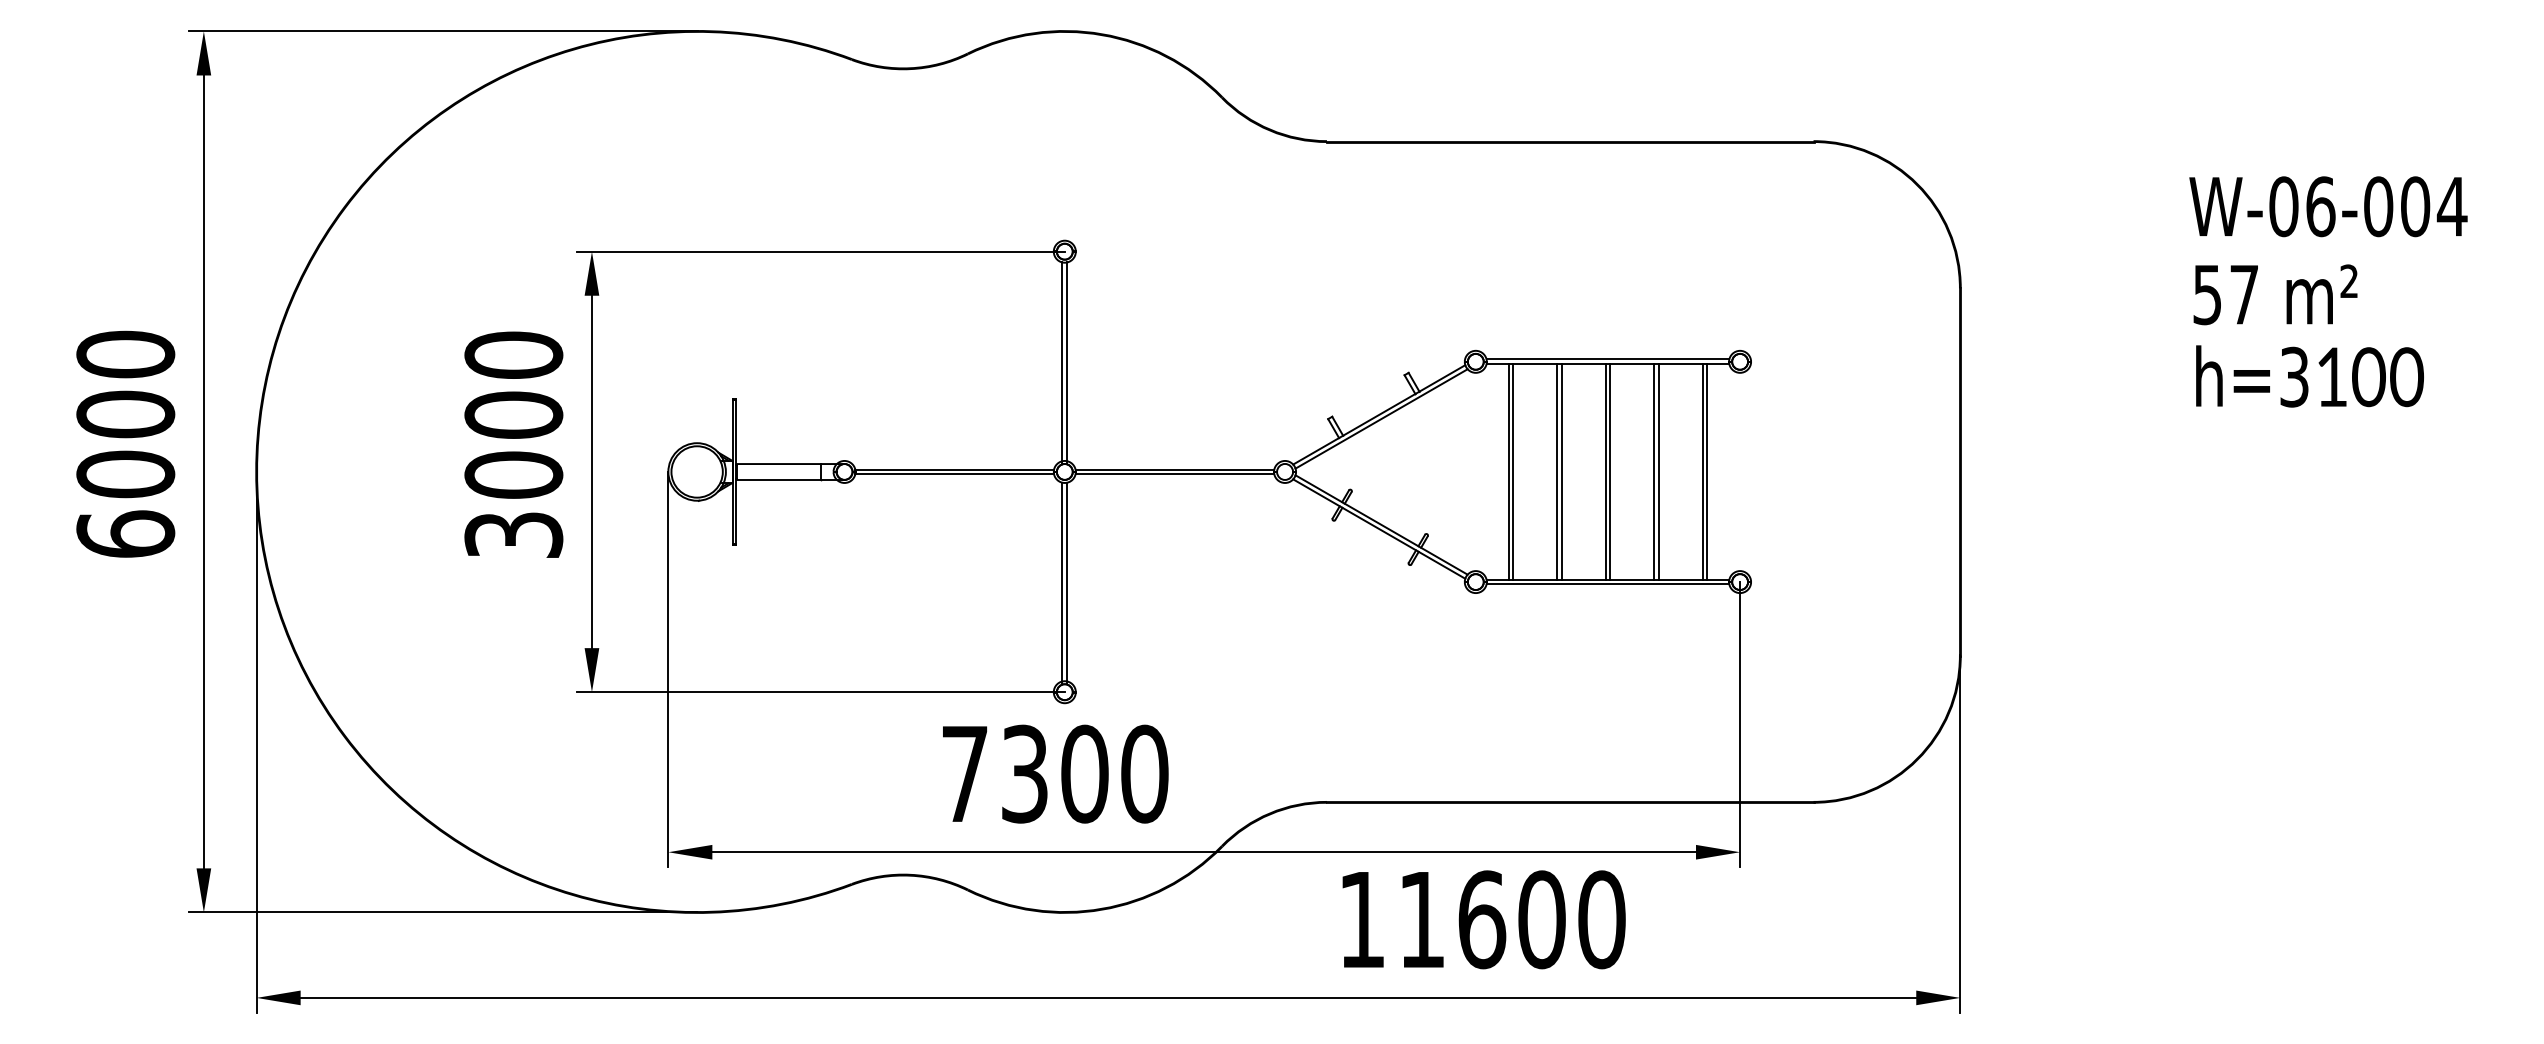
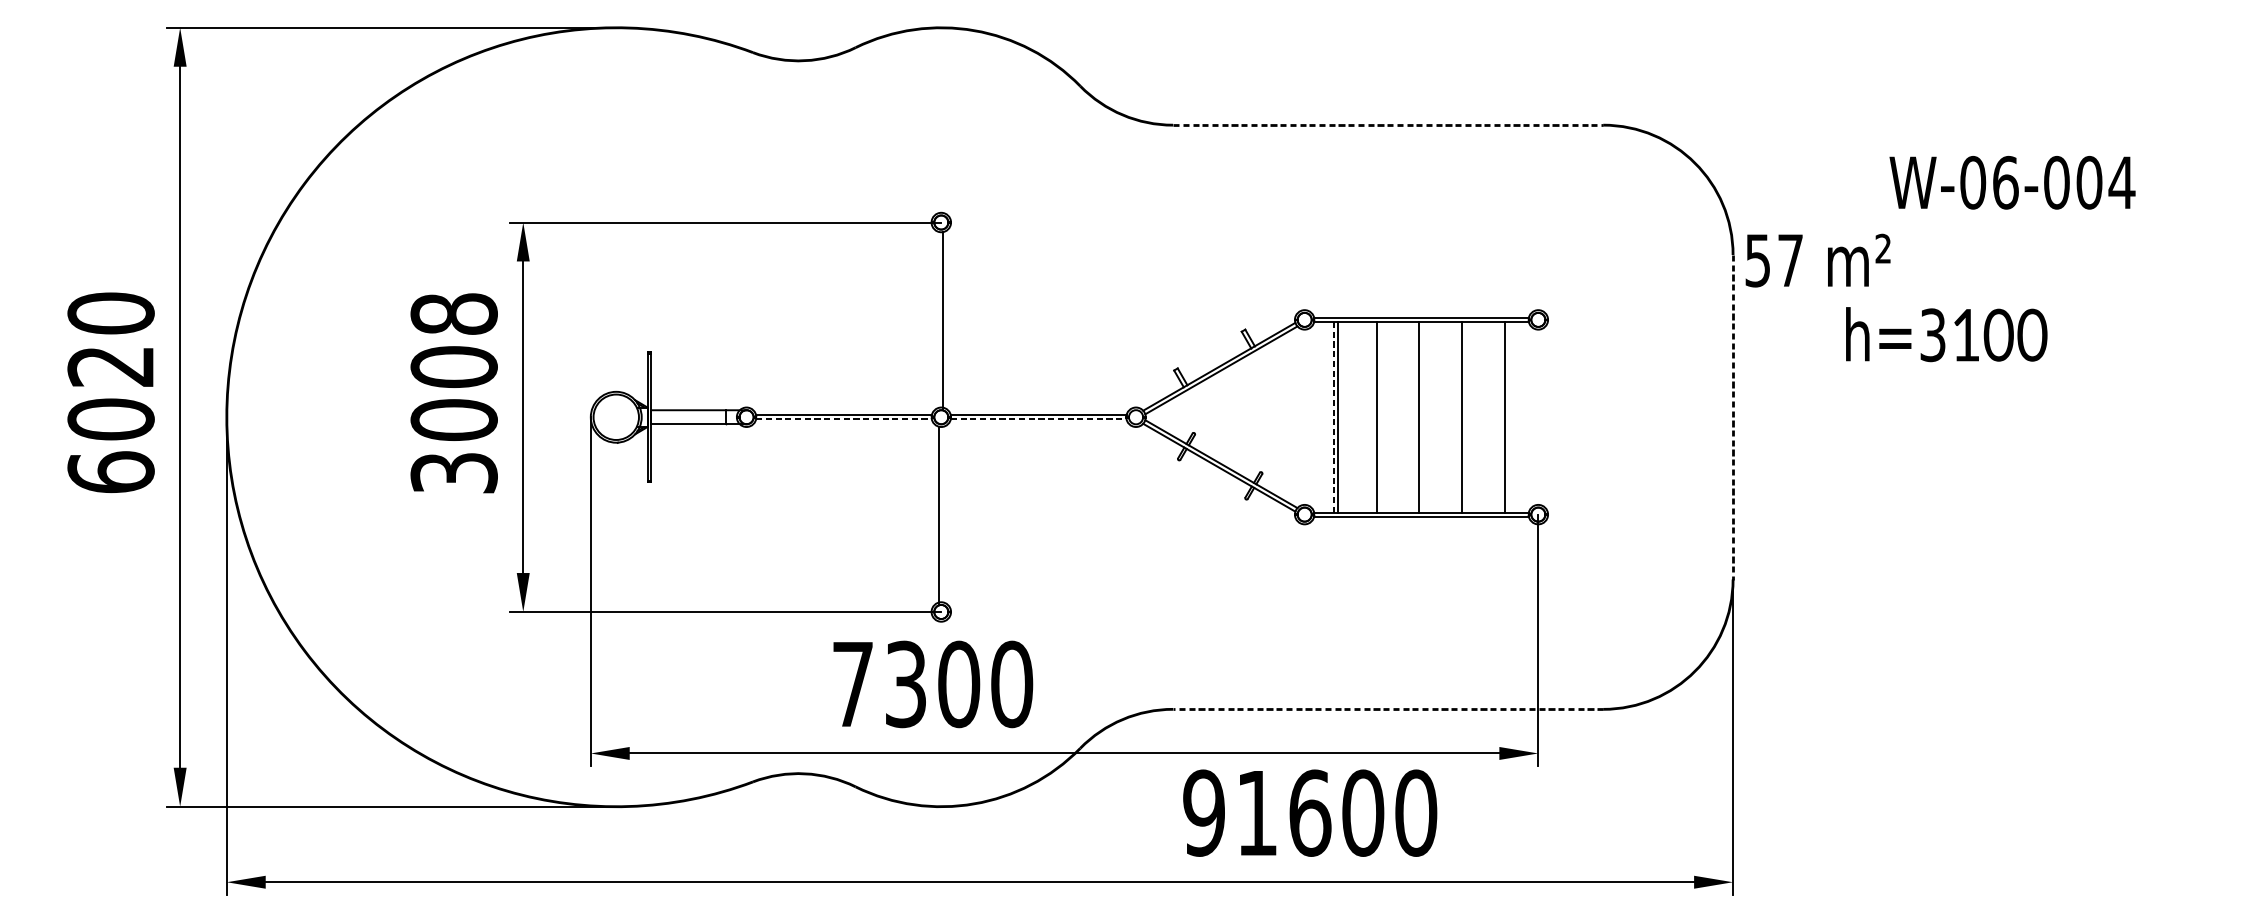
line: (1570, 141) -> (1388, 125), solid -> dashed
text: (2328, 206) -> (2012, 182), moved
text: (2275, 294) -> (1818, 260), moved
text: (513, 354) -> (453, 313), 3000 -> 3008
line: (1062, 362) -> (939, 320), removed
text: (2309, 376) -> (1946, 334), moved
text: (125, 414) -> (110, 366), 6000 -> 6020
line: (1508, 471) -> (1333, 416), solid -> dashed
line: (1561, 471) -> (1380, 416), removed
line: (1610, 471) -> (1423, 416), removed
line: (1658, 471) -> (1466, 416), removed
line: (1707, 471) -> (1509, 416), removed
line: (1960, 471) -> (1733, 416), solid -> dashed
line: (955, 474) -> (844, 419), solid -> dashed
line: (1175, 474) -> (1039, 419), solid -> dashed
line: (1067, 583) -> (943, 515), removed
line: (1569, 802) -> (1387, 709), solid -> dashed
text: (1361, 919) -> (1203, 812), 11600 -> 91600

